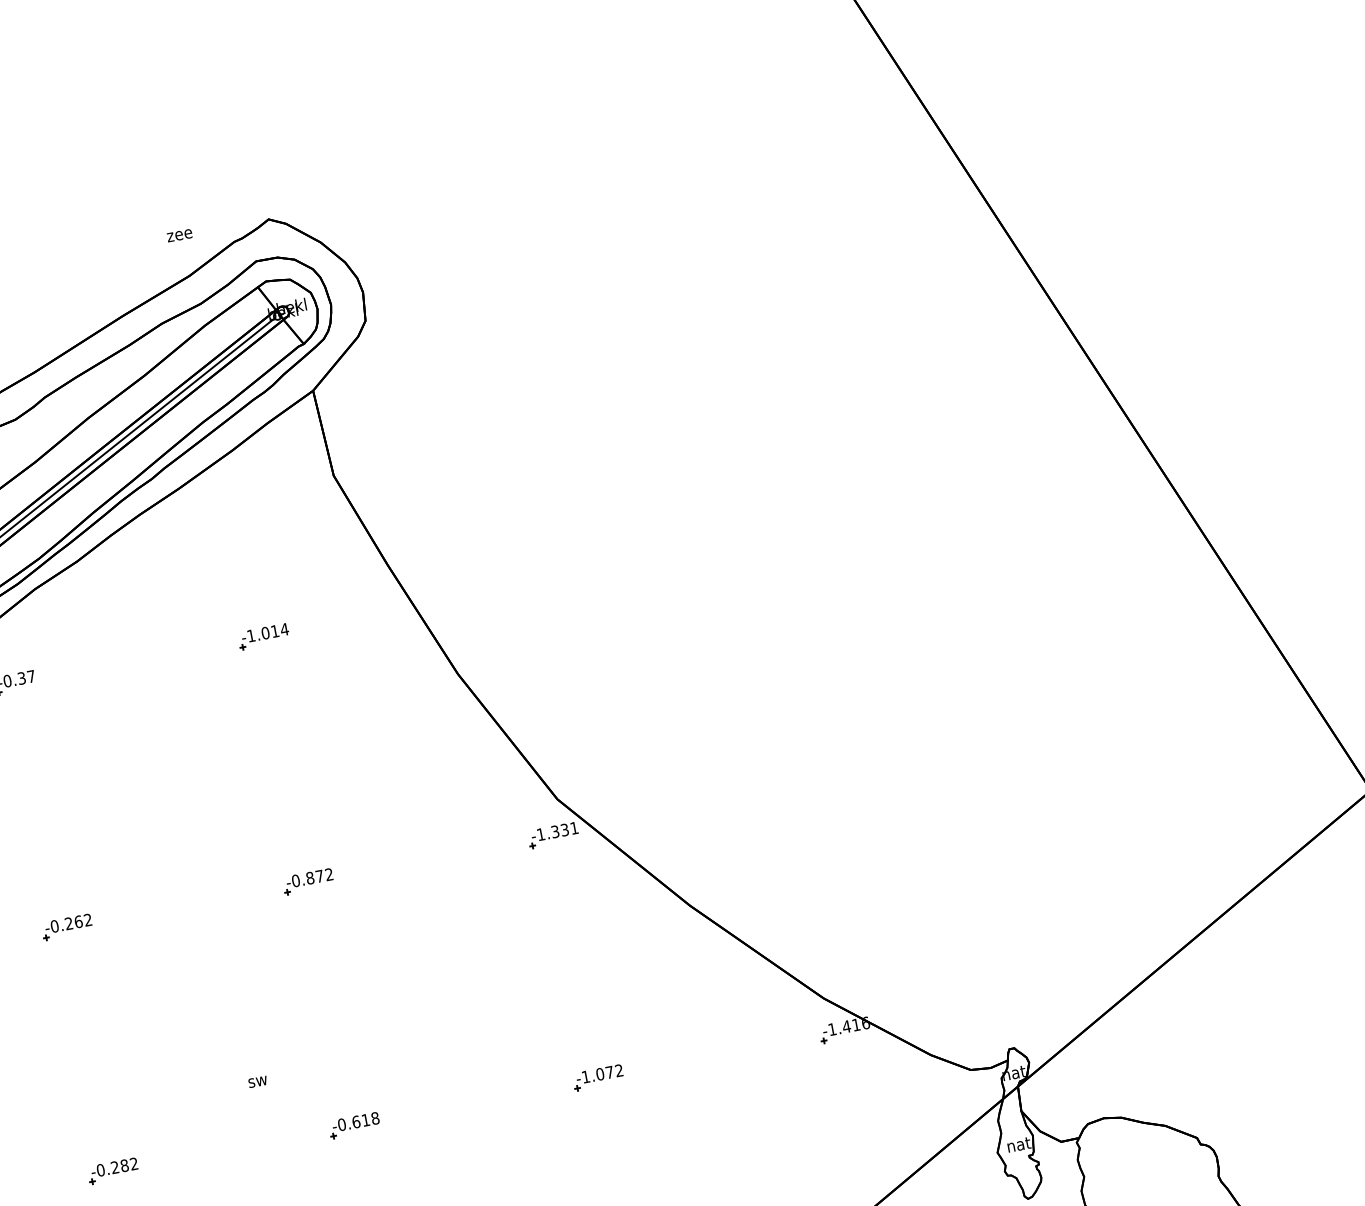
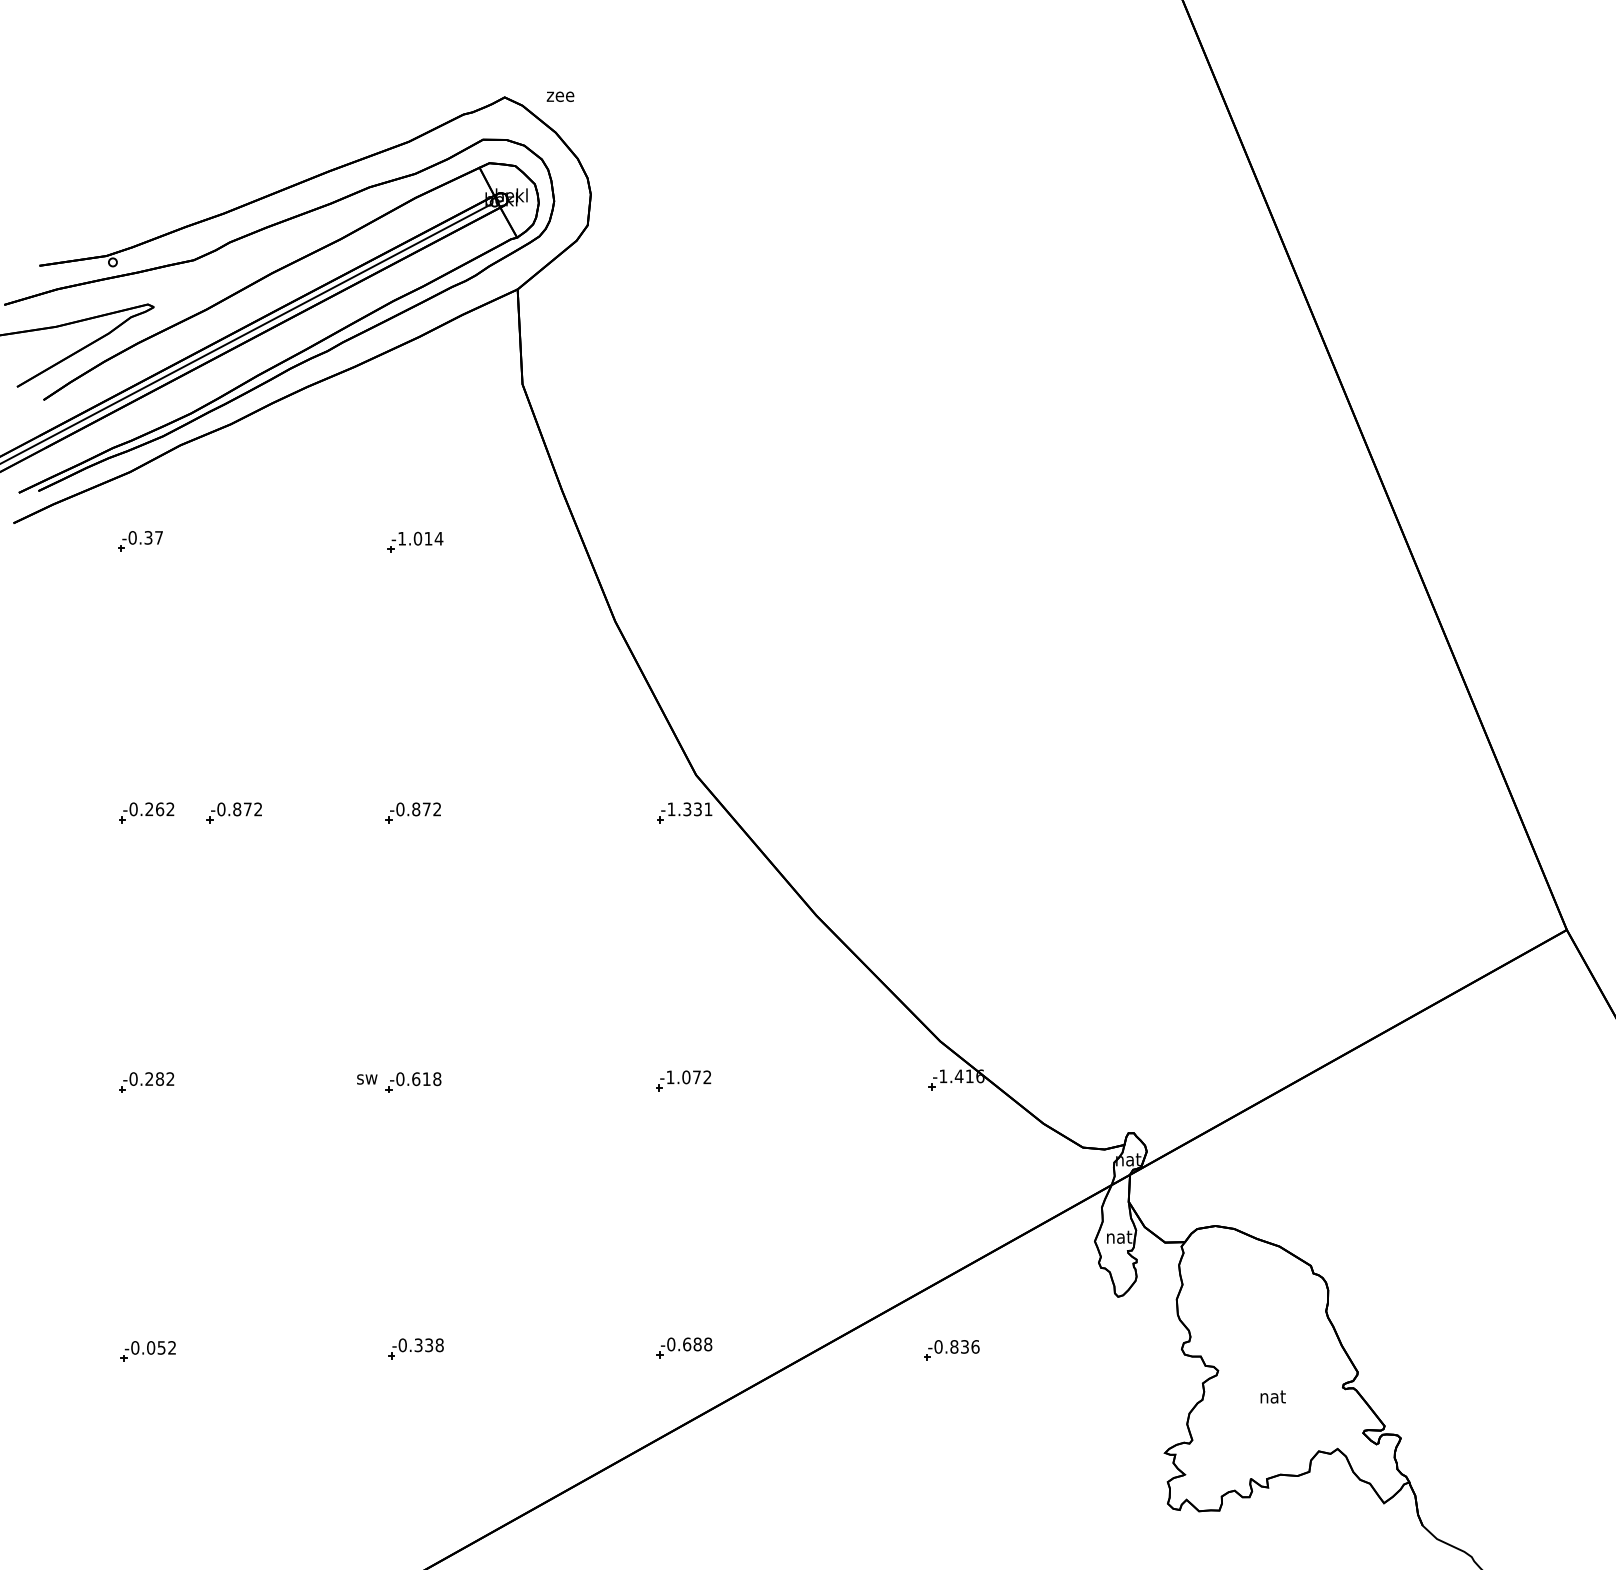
text: (179, 235) -> (560, 96), moved
part: (145, 912) -> (233, 812), added
text: (258, 1081) -> (367, 1079), moved

